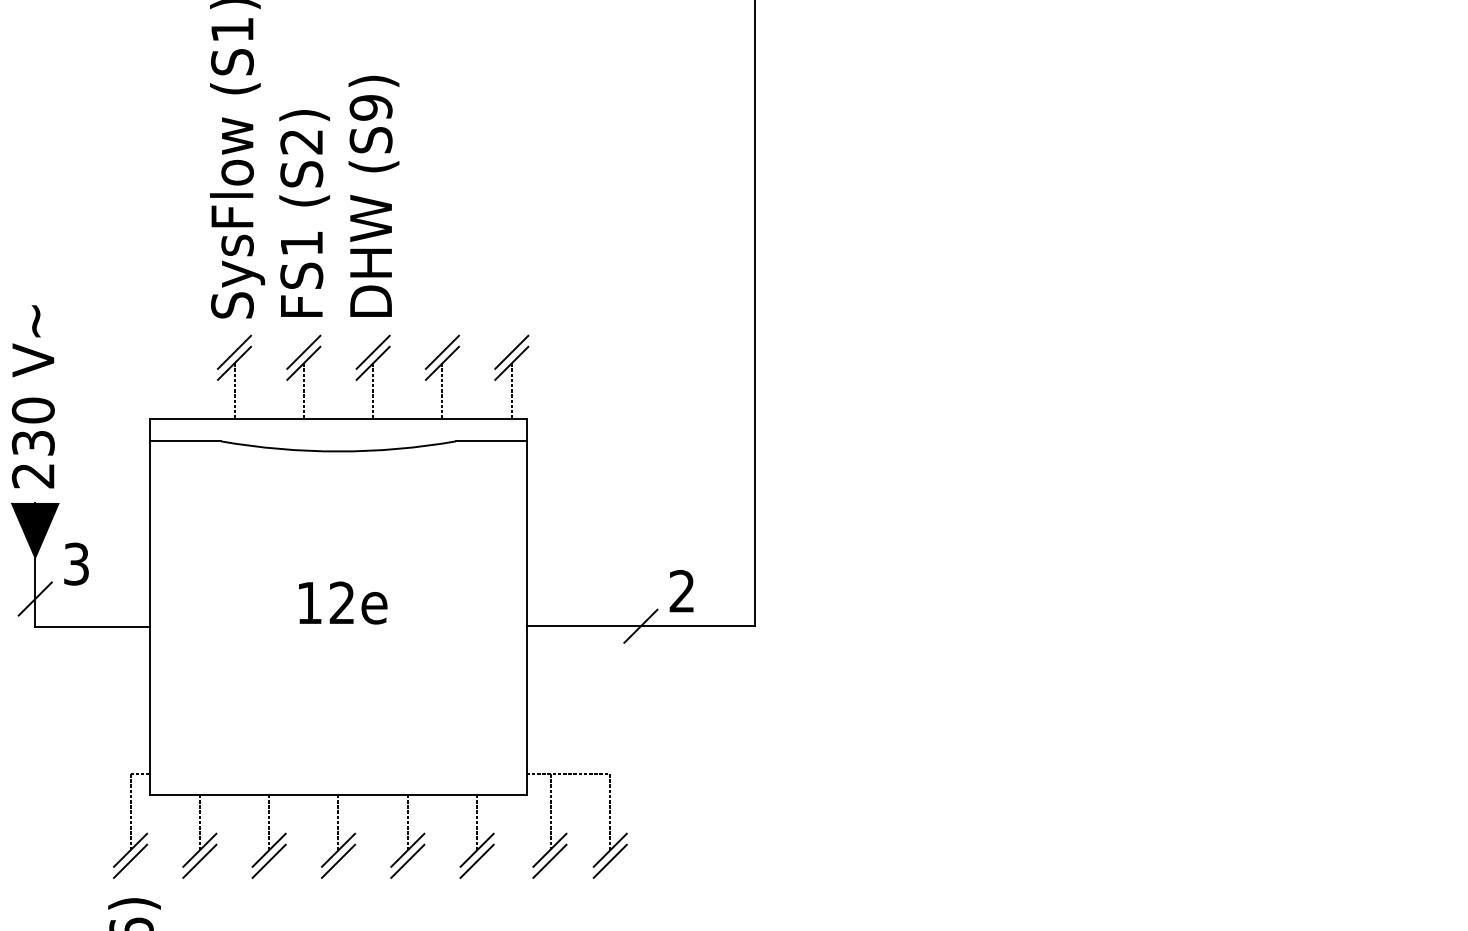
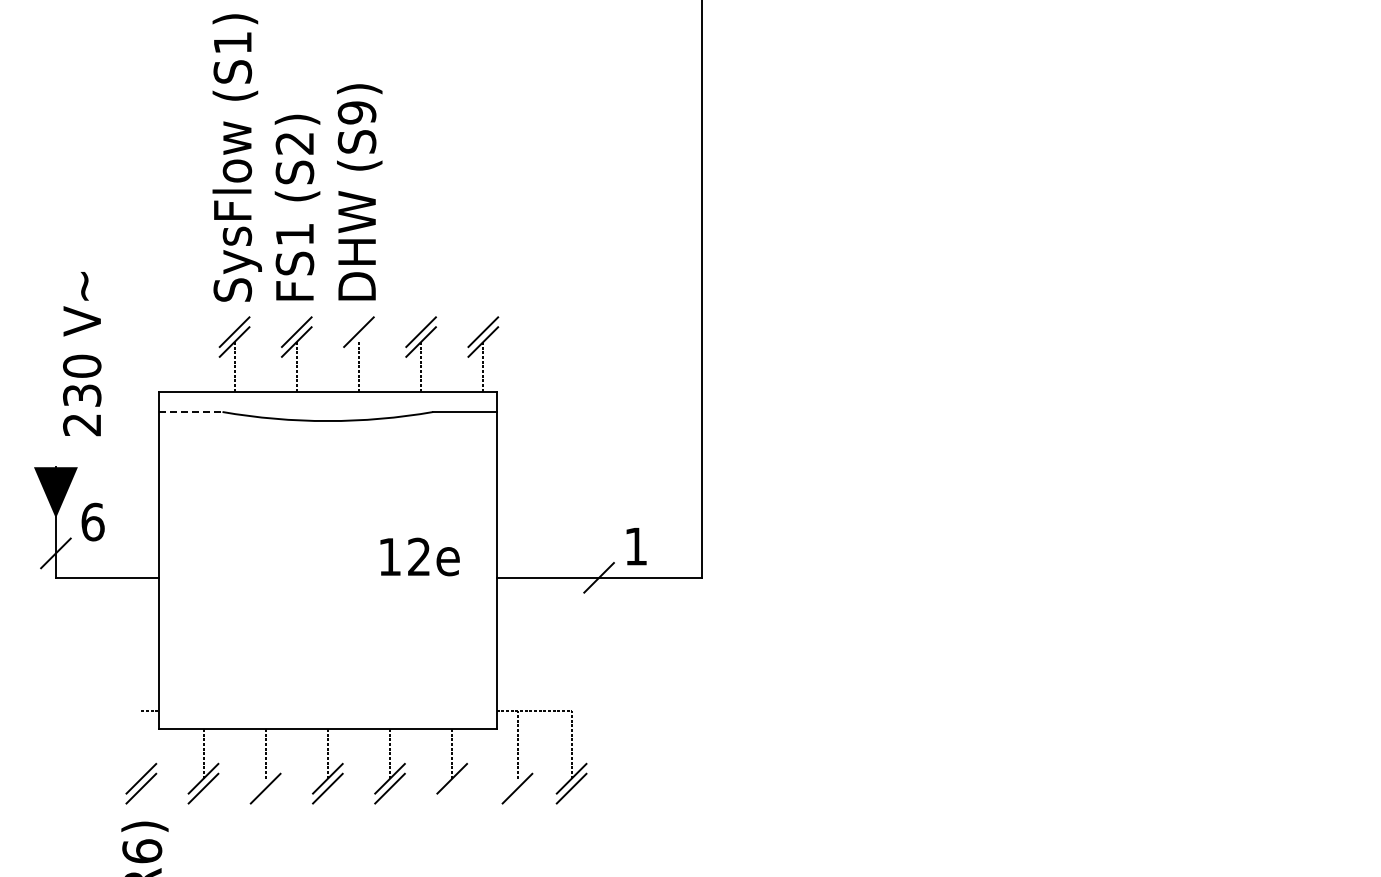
line: (372, 362) -> (358, 341), removed
text: (33, 397) -> (82, 354), moved
line: (185, 441) -> (190, 412), solid -> dashed
text: (76, 563) -> (92, 521), 3 -> 6
text: (681, 591) -> (635, 546), 2 -> 1
text: (342, 602) -> (419, 556), moved
line: (130, 812) -> (141, 744), removed
line: (268, 850) -> (265, 778), removed
line: (549, 850) -> (517, 778), removed
line: (477, 861) -> (452, 788), removed

